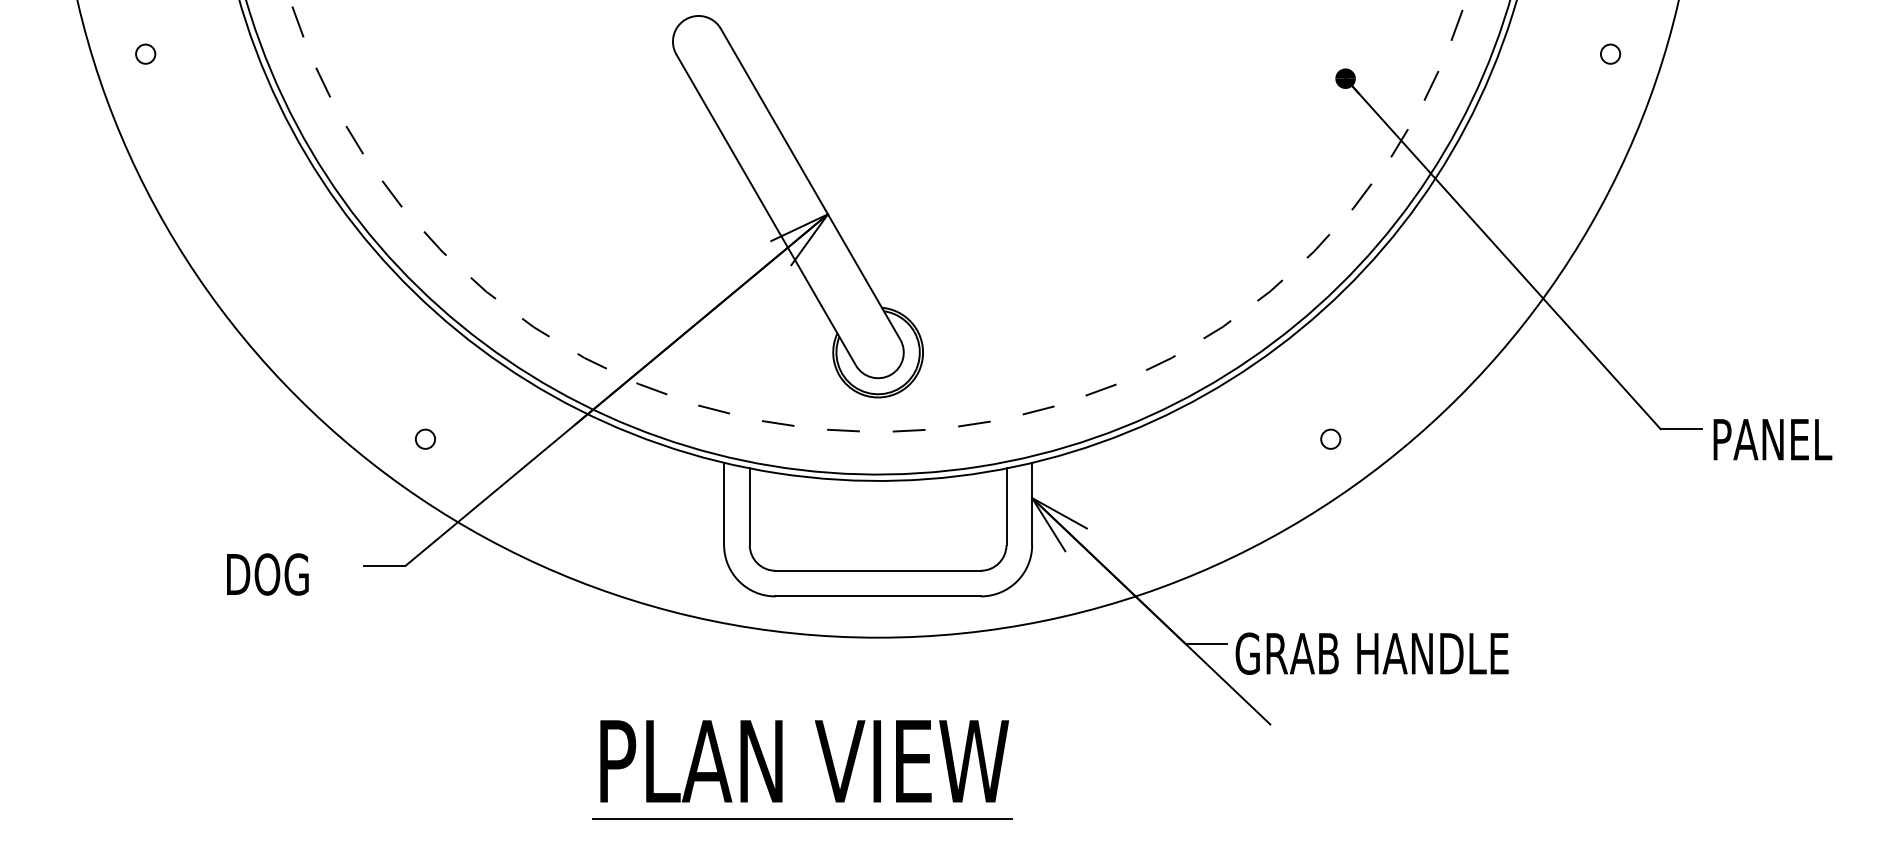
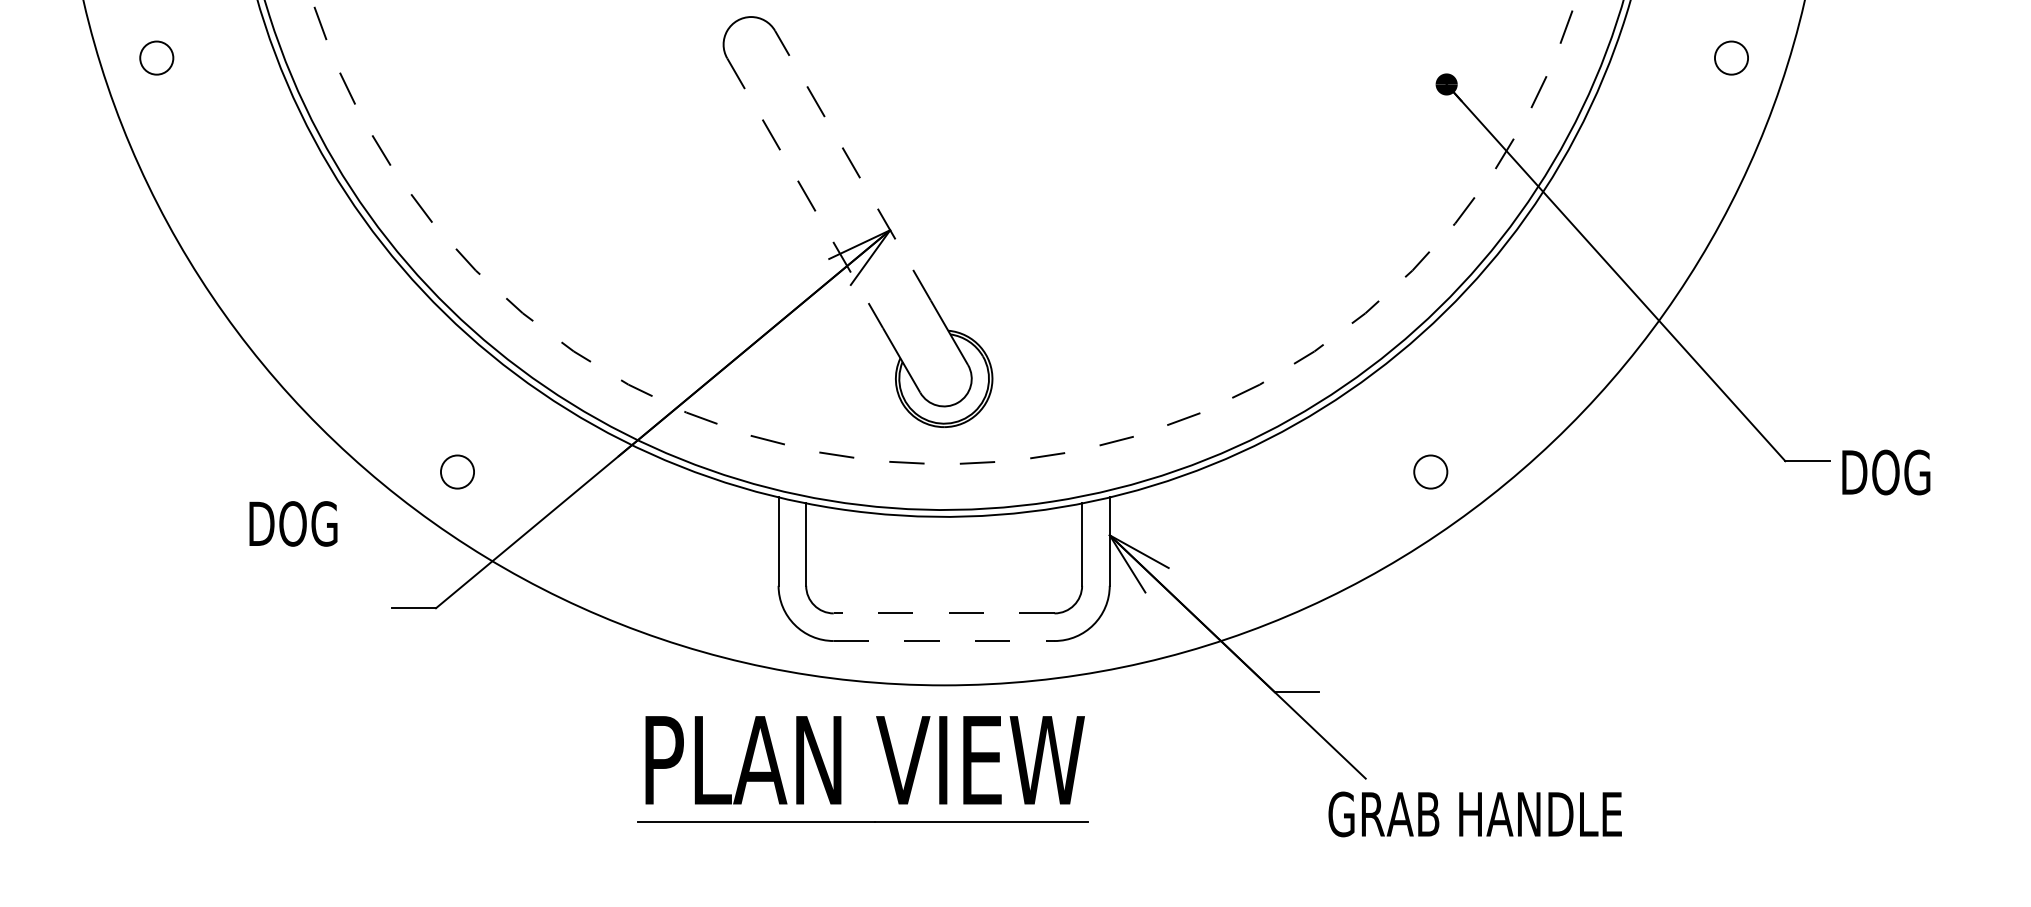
circle: (145, 53) -> (156, 57), size x1.6
circle: (1610, 53) -> (1731, 57), size x1.6
line: (793, 154) -> (853, 165), solid -> dashed
line: (748, 179) -> (804, 192), solid -> dashed
circle: (425, 438) -> (457, 471), size x1.6
circle: (1330, 438) -> (1430, 471), size x1.6
text: (1774, 439) -> (1907, 472), PANEL -> DOG
line: (878, 570) -> (944, 613), solid -> dashed
text: (267, 574) -> (293, 523), moved
line: (878, 596) -> (944, 641), solid -> dashed
text: (1371, 653) -> (1474, 814), moved
part: (782, 769) -> (841, 769), moved

